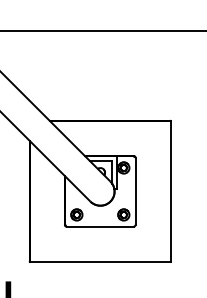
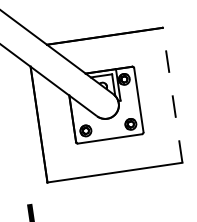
line: (170, 191) -> (172, 95), solid -> dashed

